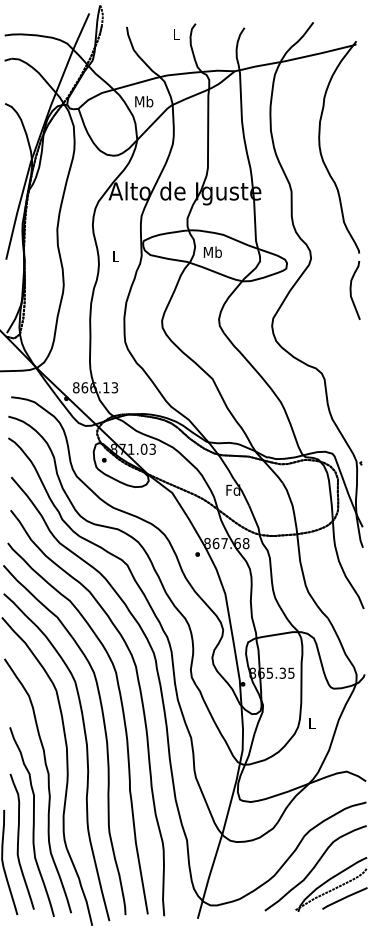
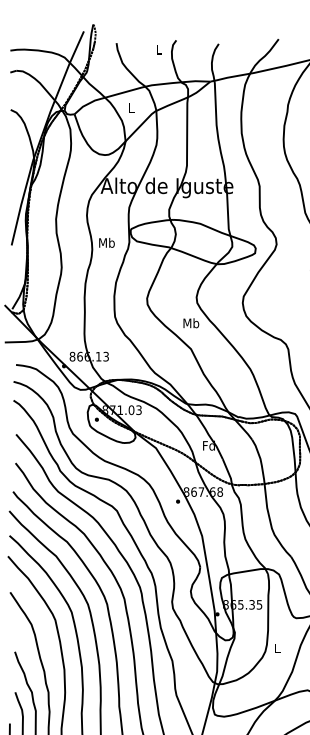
text: (144, 101) -> (131, 107), Mb -> L
text: (212, 251) -> (190, 322), moved
text: (115, 256) -> (106, 242), L -> Mb

